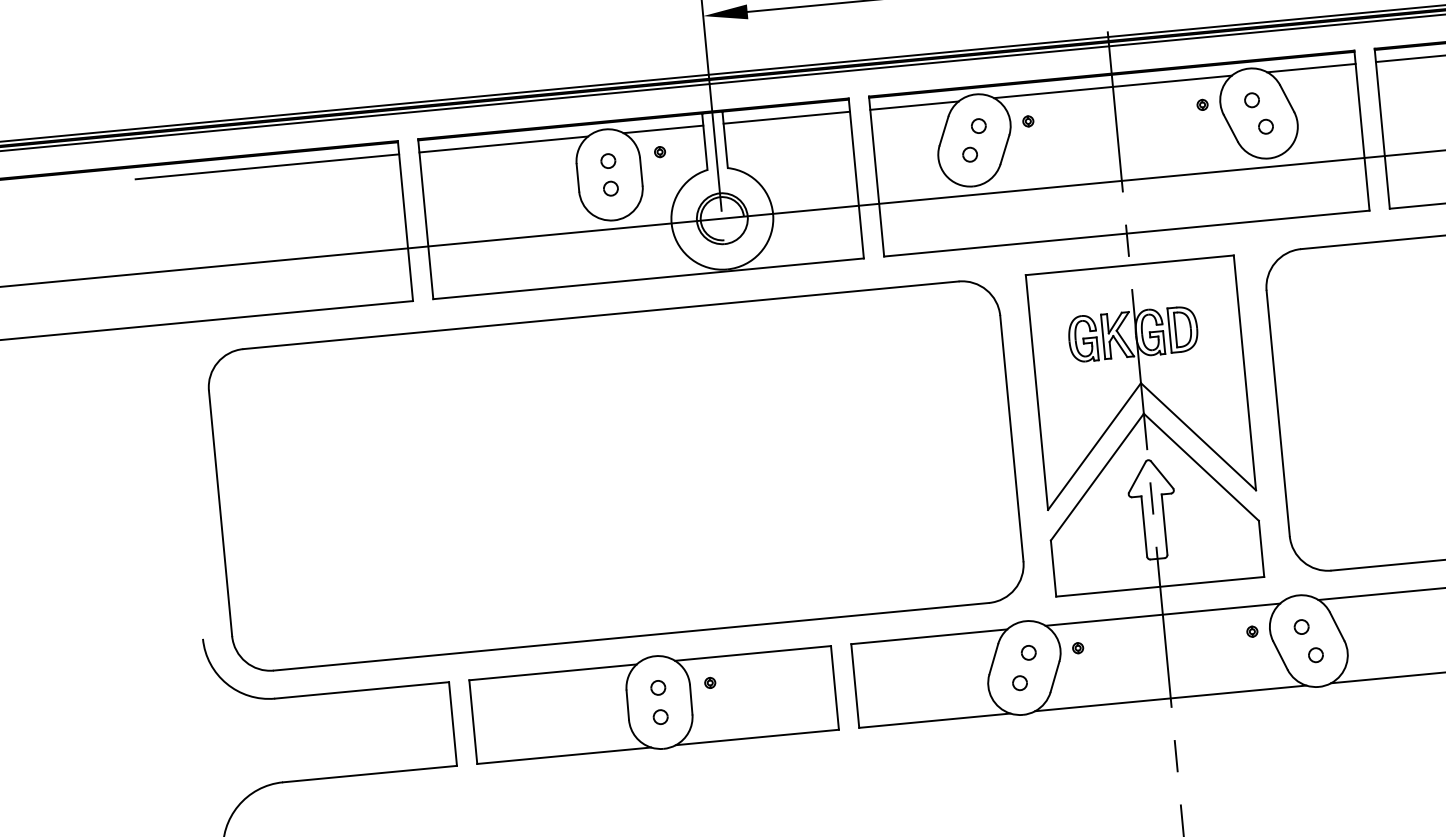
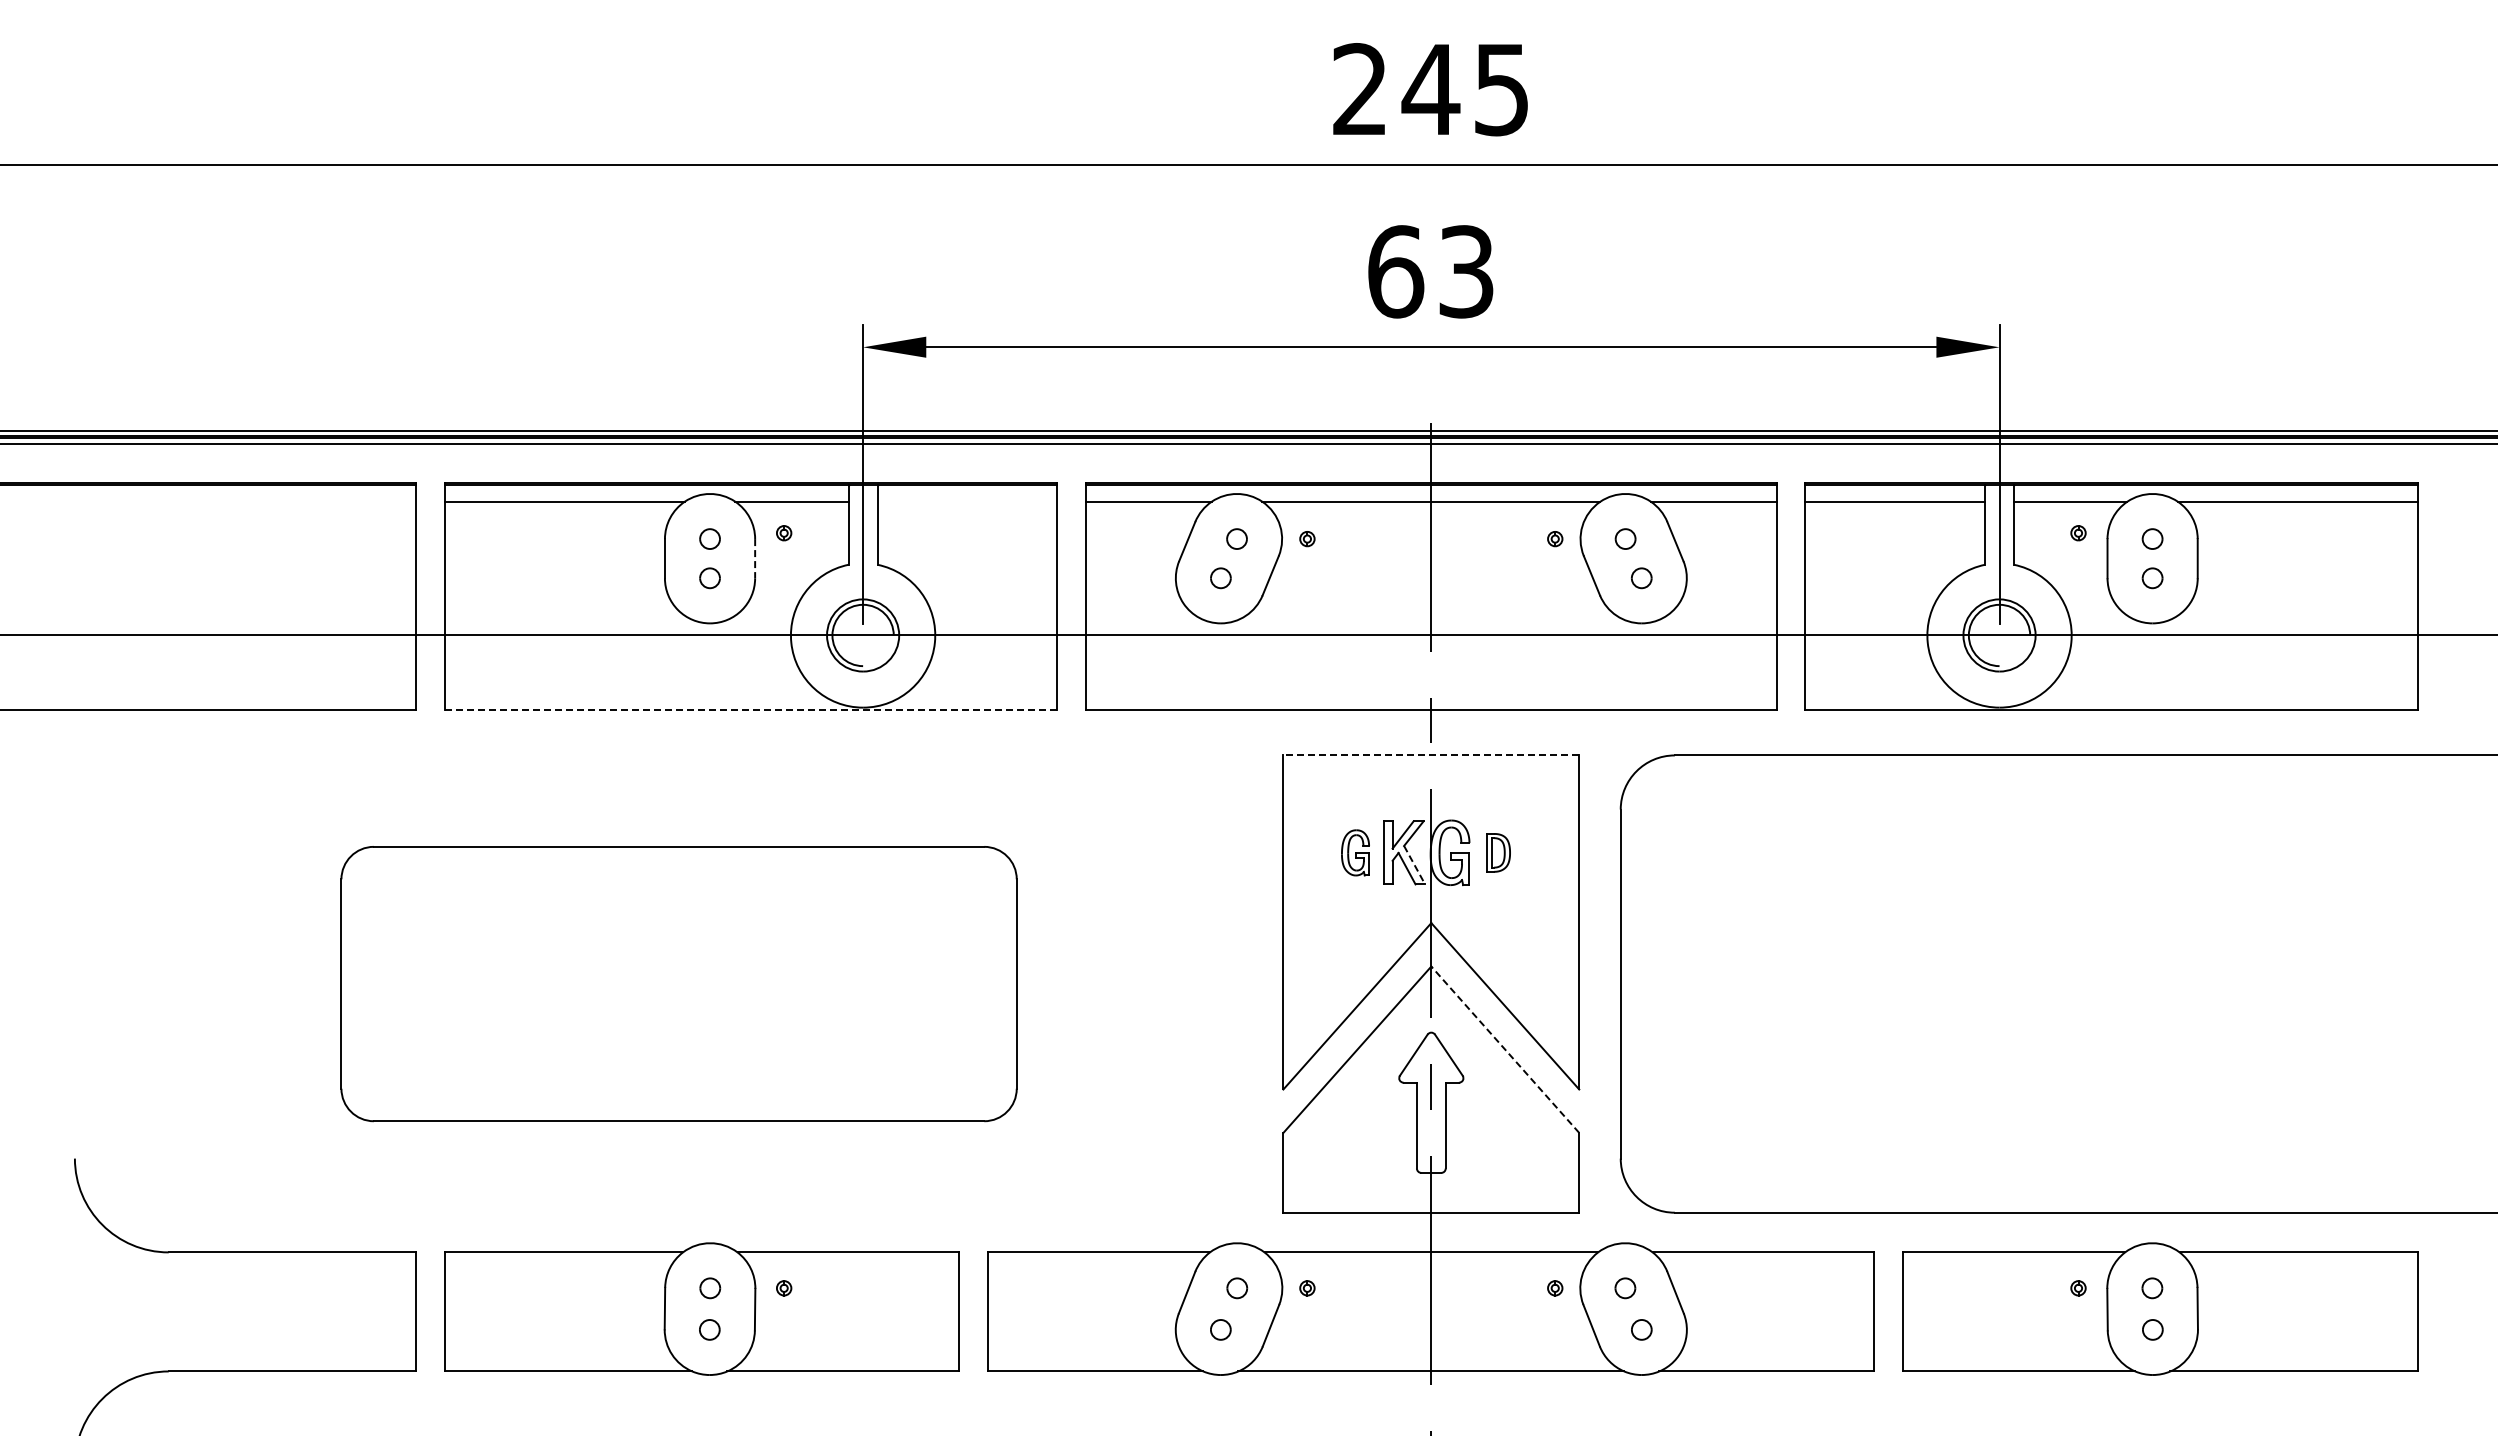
line: (786, 117) -> (967, 501), removed
line: (267, 166) -> (228, 501), removed
line: (641, 171) -> (755, 558), solid -> dashed
line: (1129, 265) -> (1431, 755), solid -> dashed
line: (648, 278) -> (750, 710), solid -> dashed
part: (1183, 329) -> (1498, 852), size x0.6
part: (1082, 338) -> (1355, 852), size x0.7
line: (1125, 343) -> (1414, 865), solid -> dashed
line: (1200, 467) -> (1504, 1049), solid -> dashed
part: (615, 475) -> (678, 983), size x0.6

